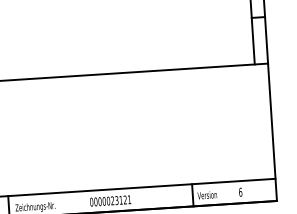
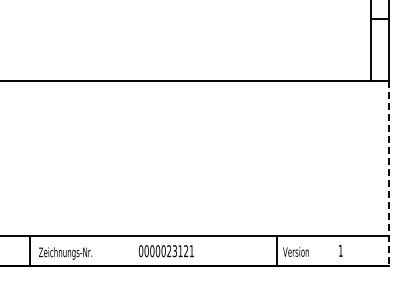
line: (272, 132) -> (388, 173), solid -> dashed
text: (240, 192) -> (340, 250), 6 -> 1

